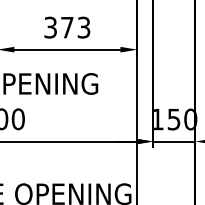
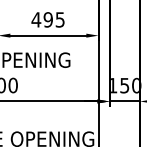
text: (66, 27) -> (47, 19), 373 -> 495

